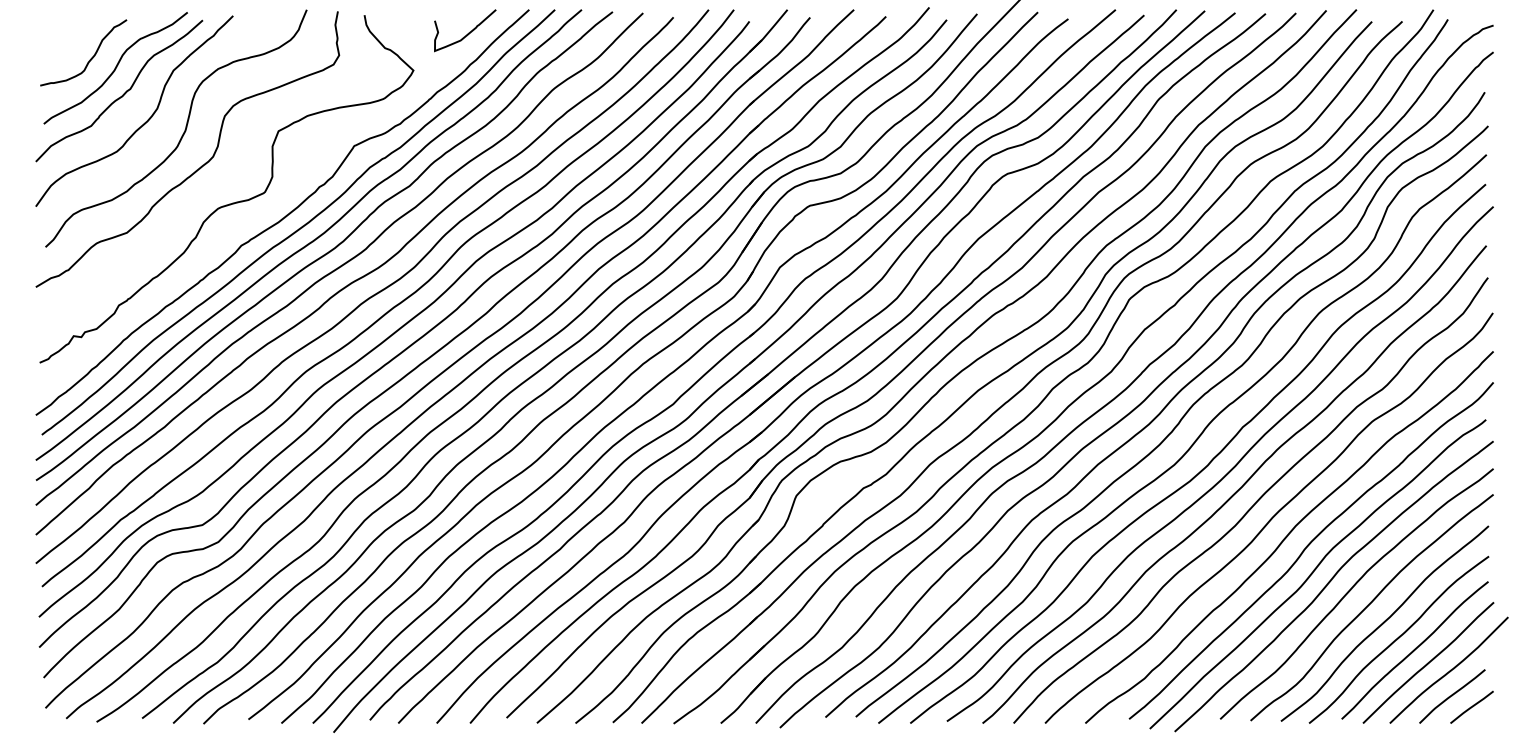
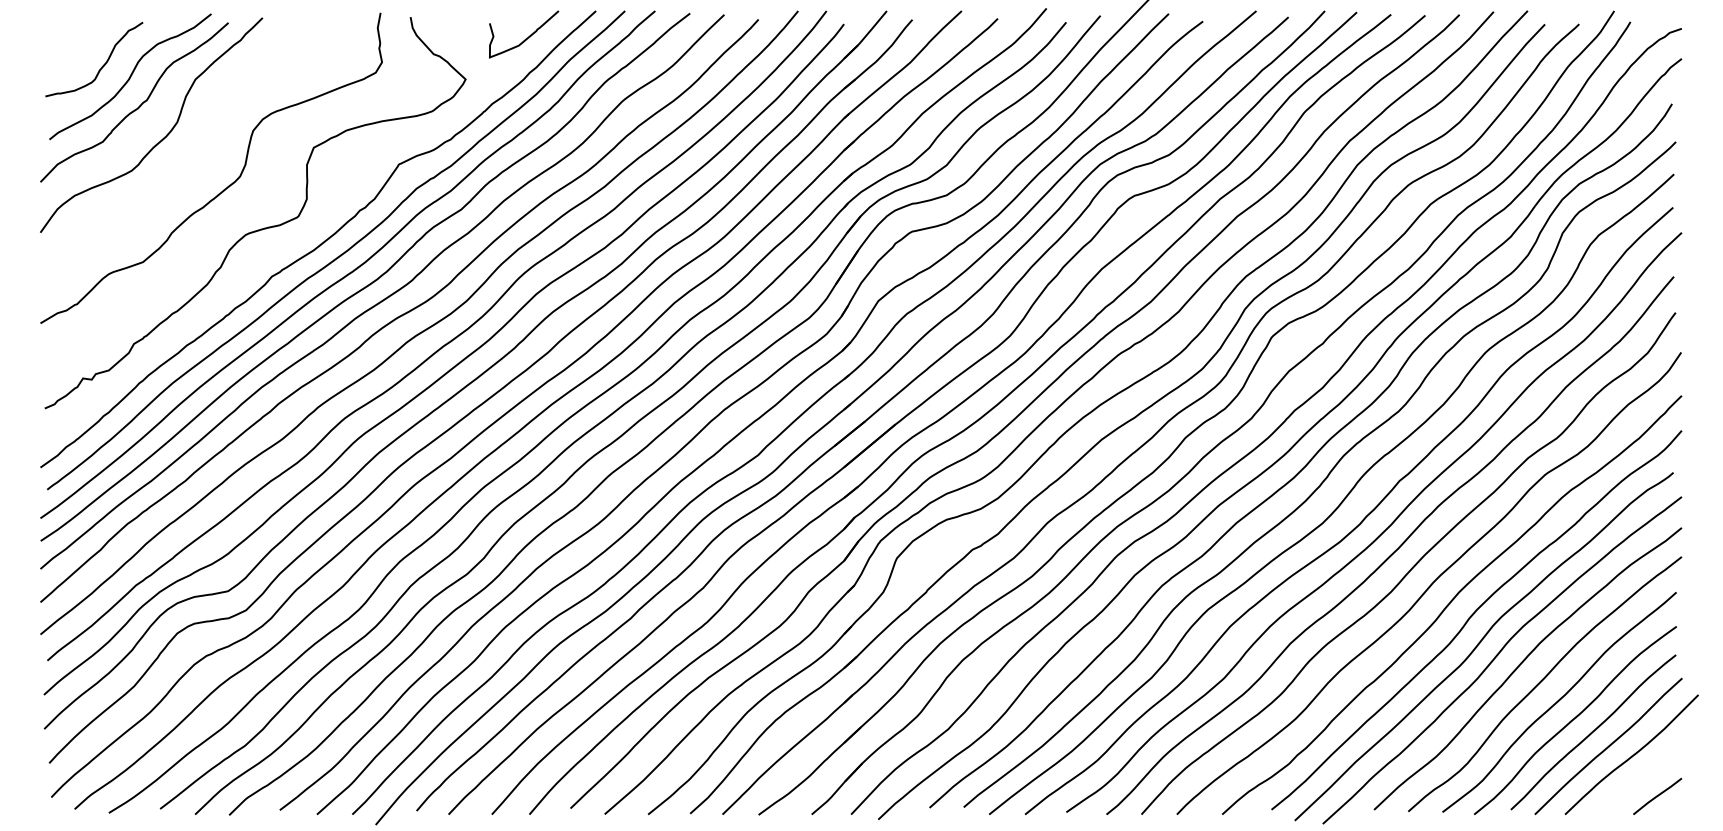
curve: (183, 132) -> (206, 149), removed
curve: (1452, 695) -> (1635, 783), removed

